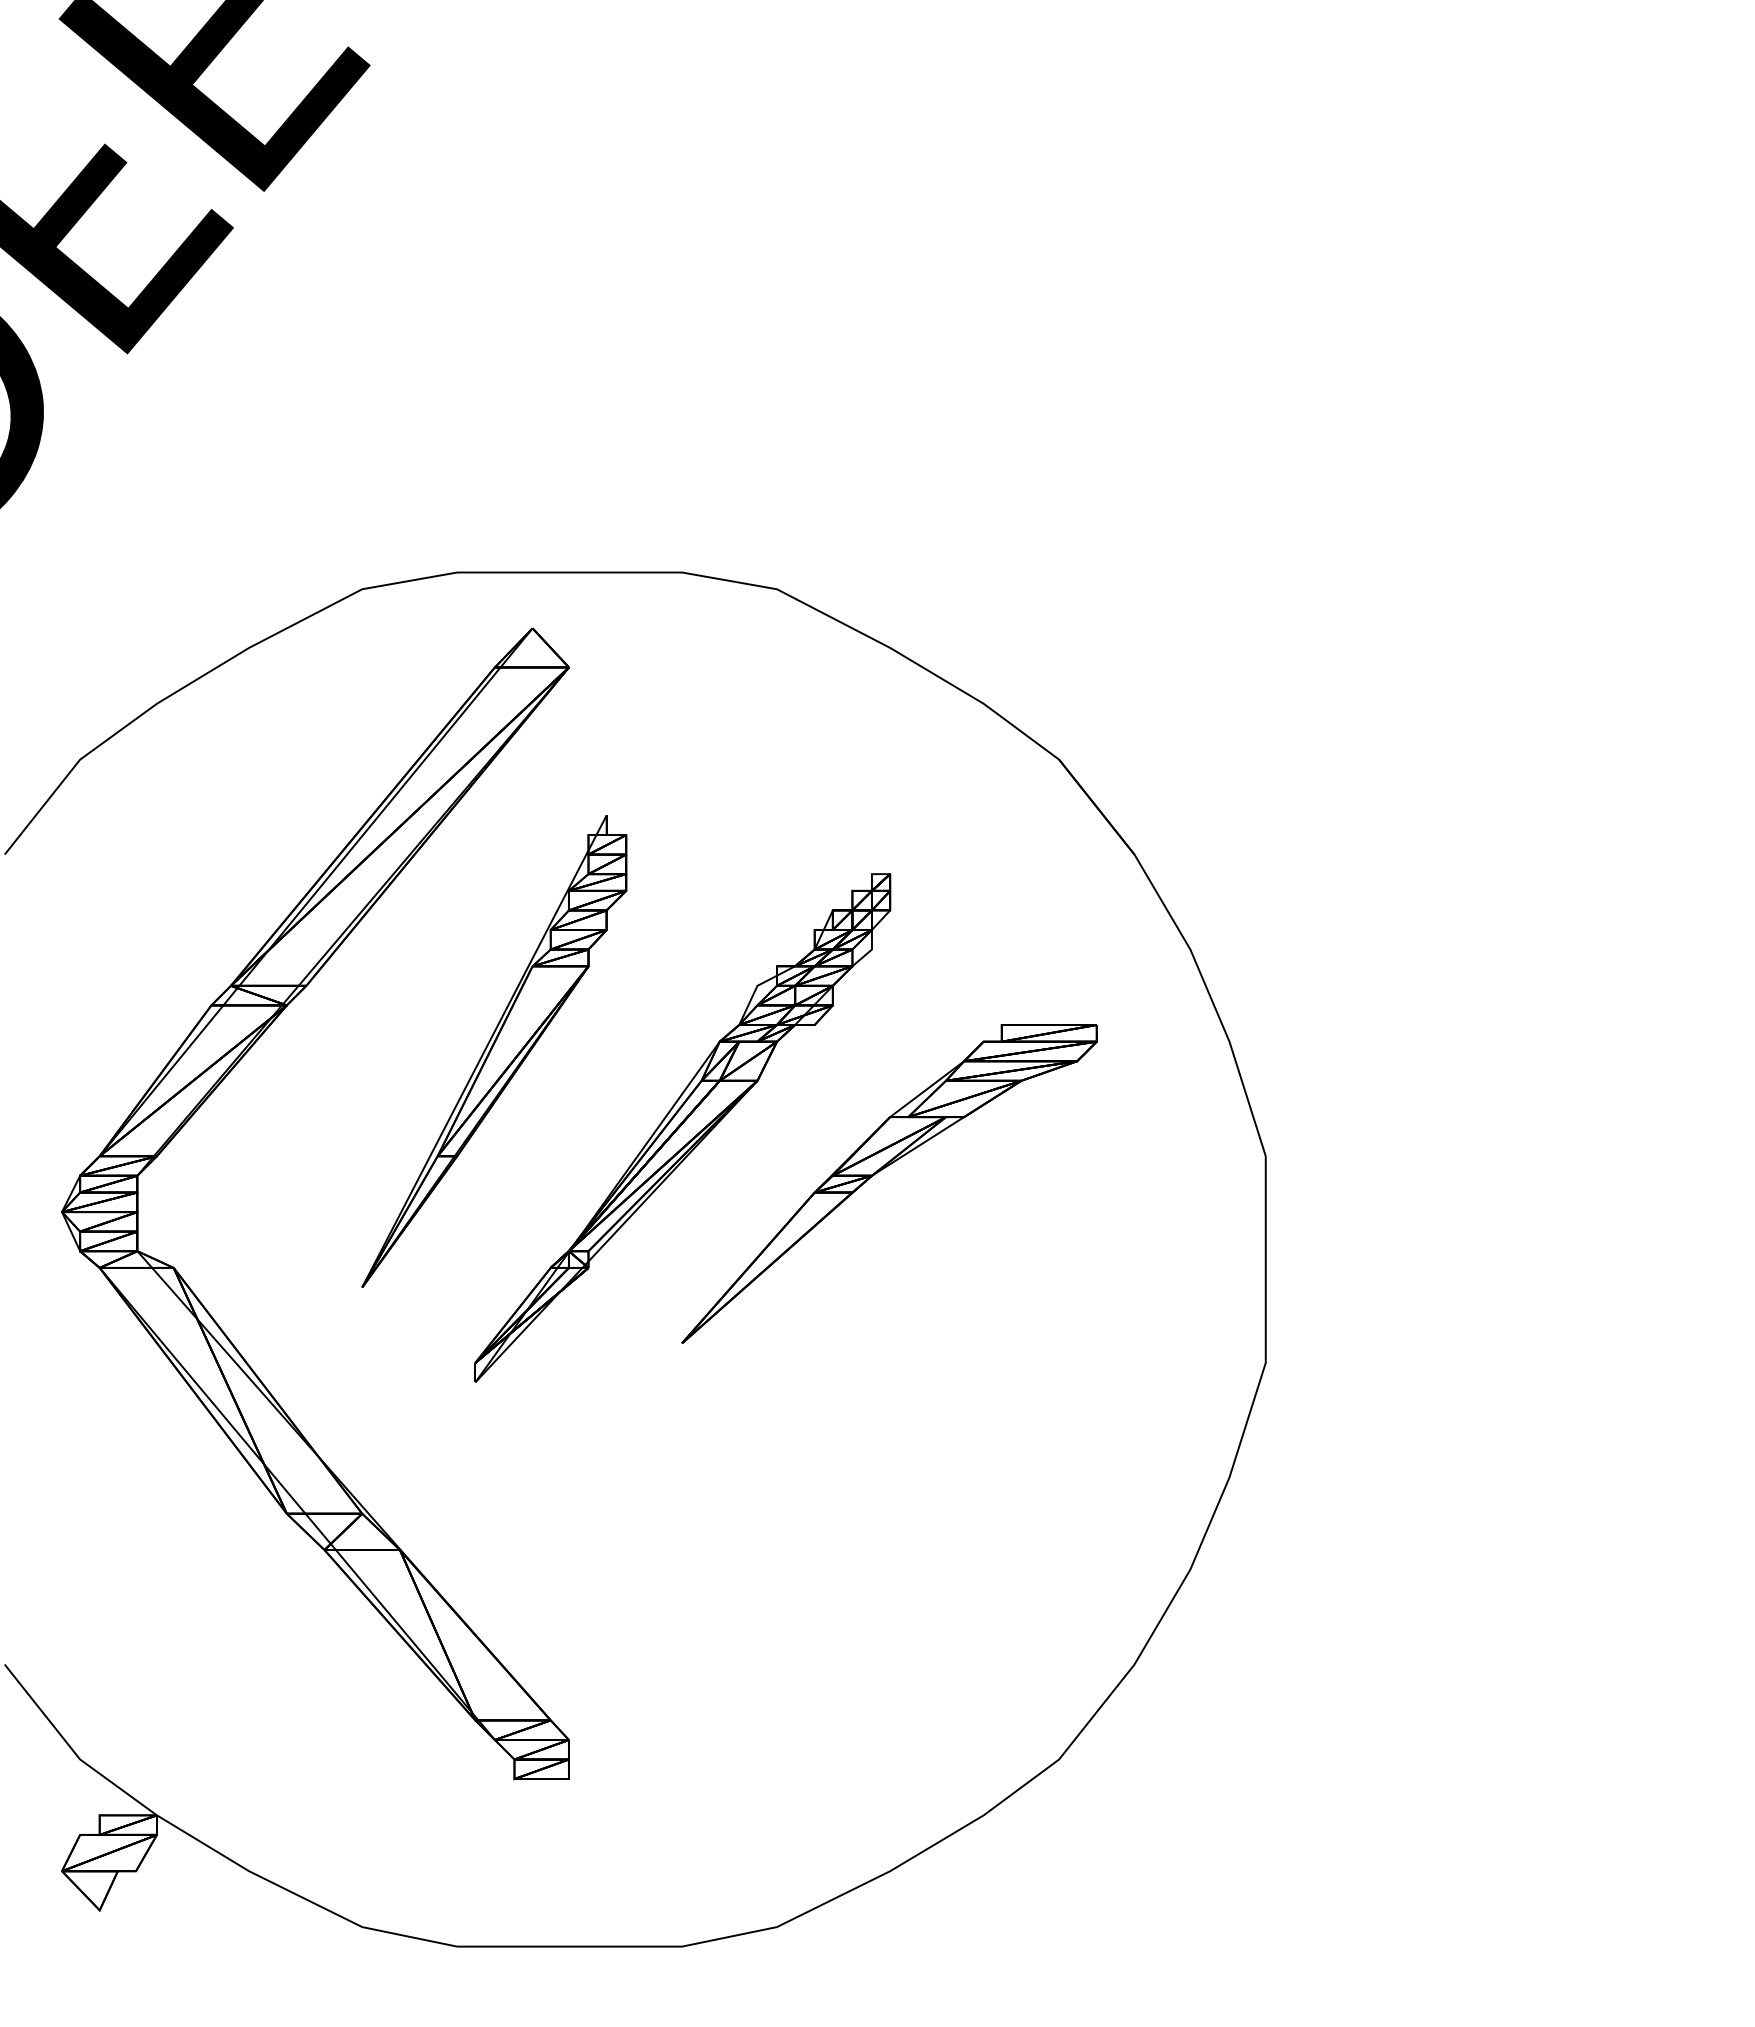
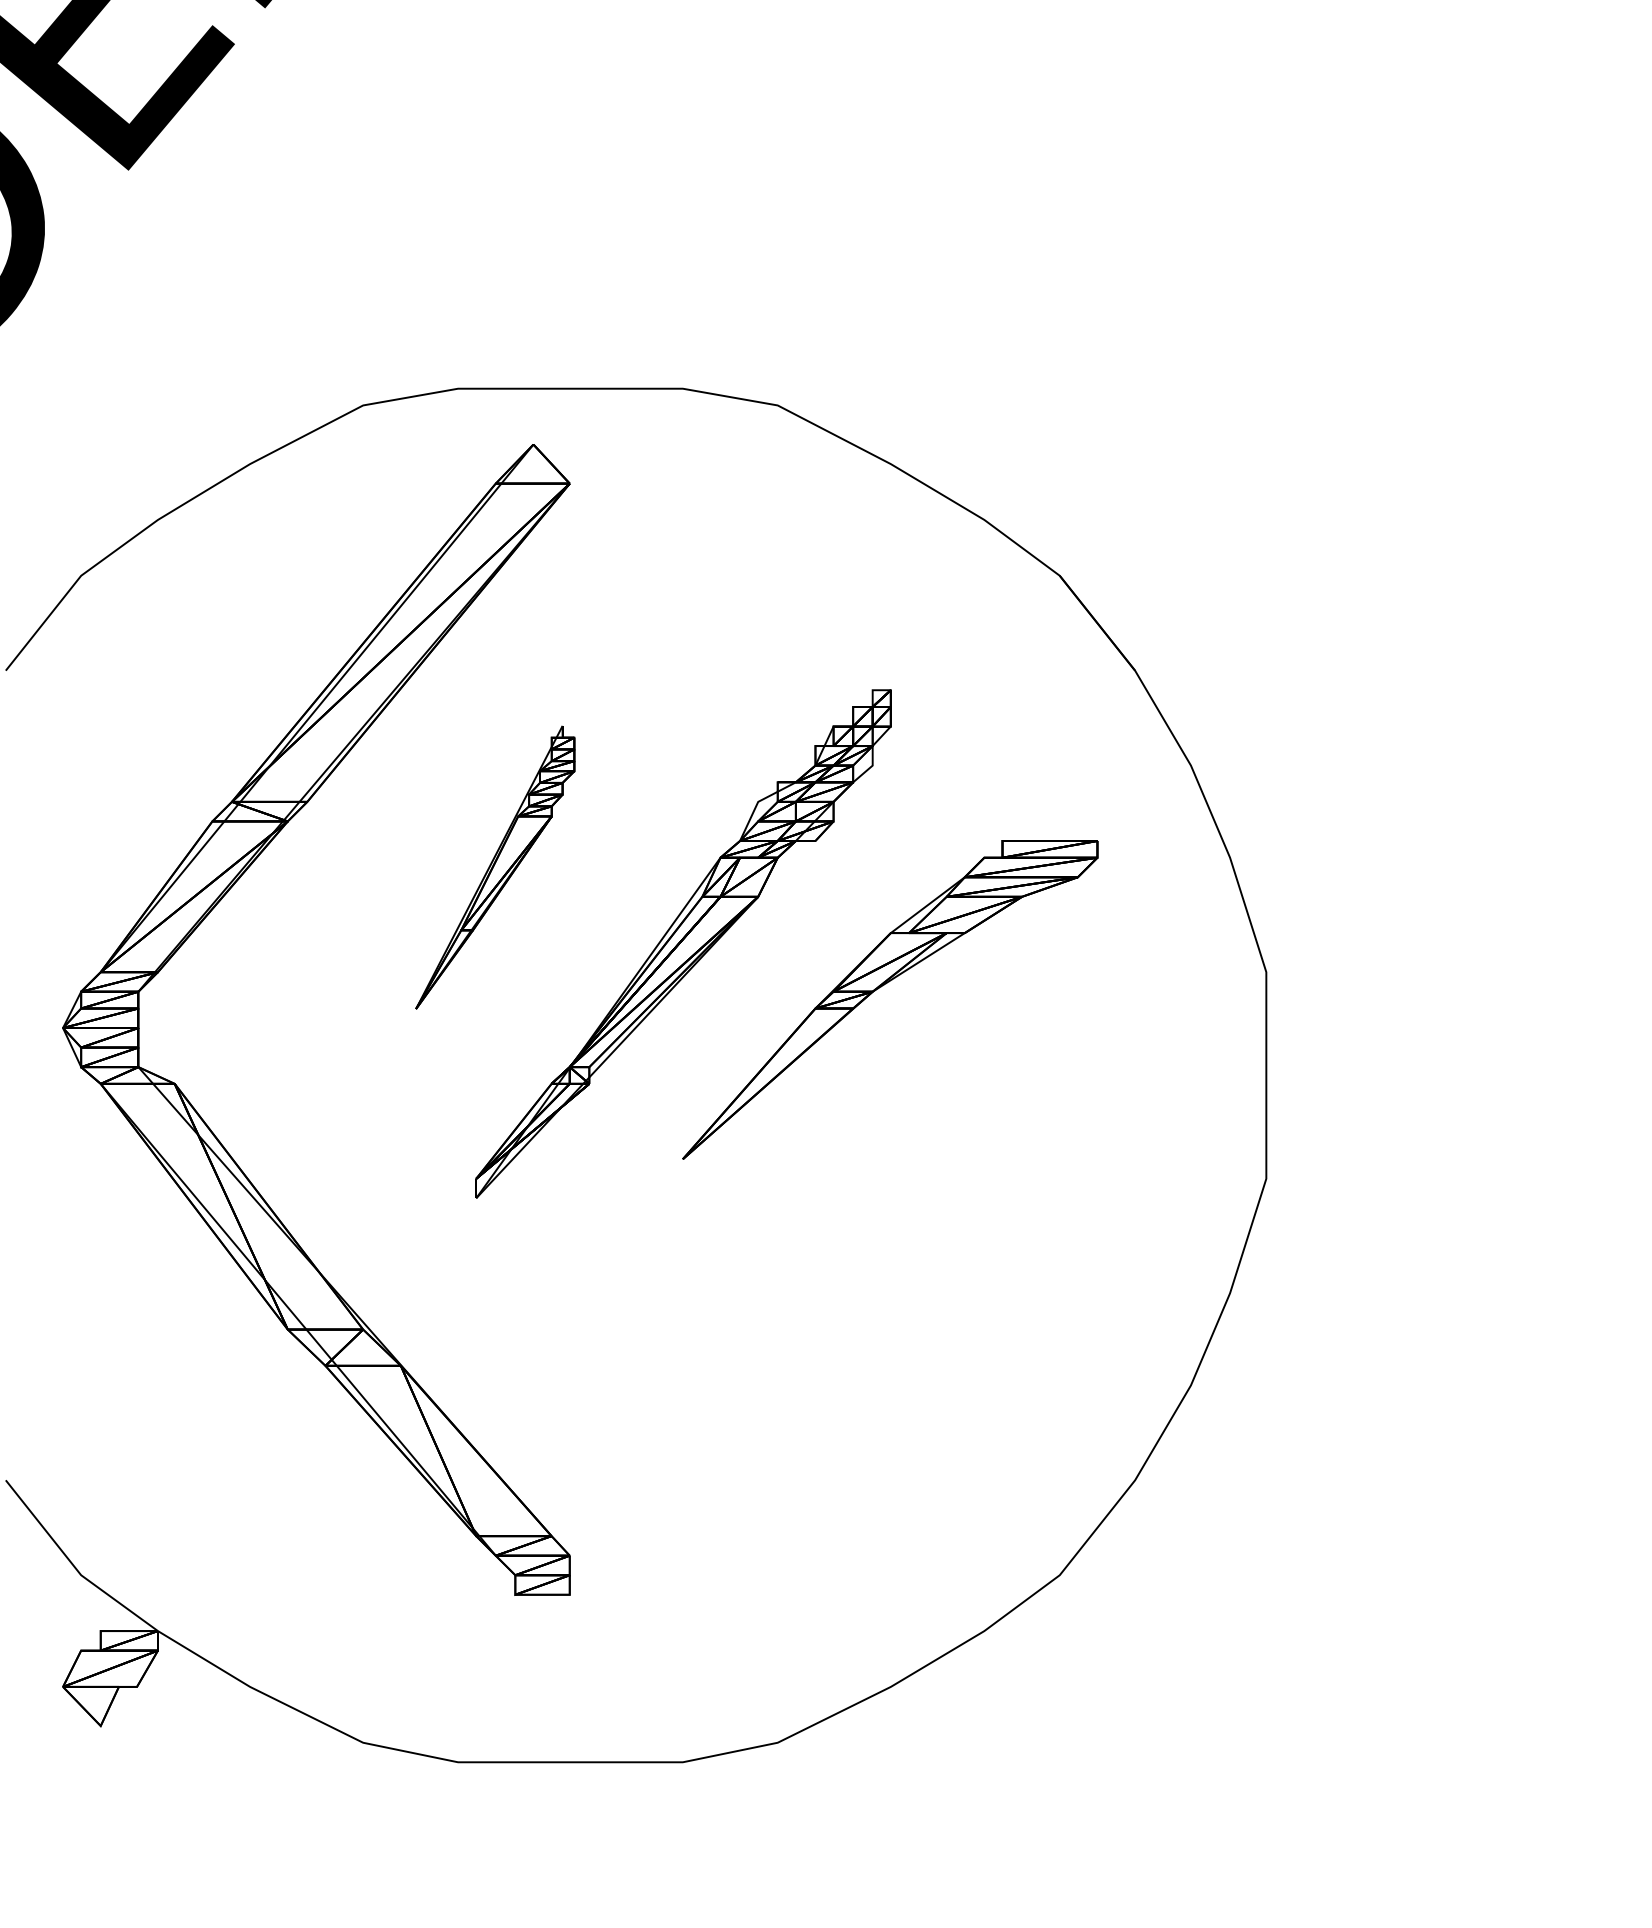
part: (494, 1051) -> (495, 867), size x0.6

